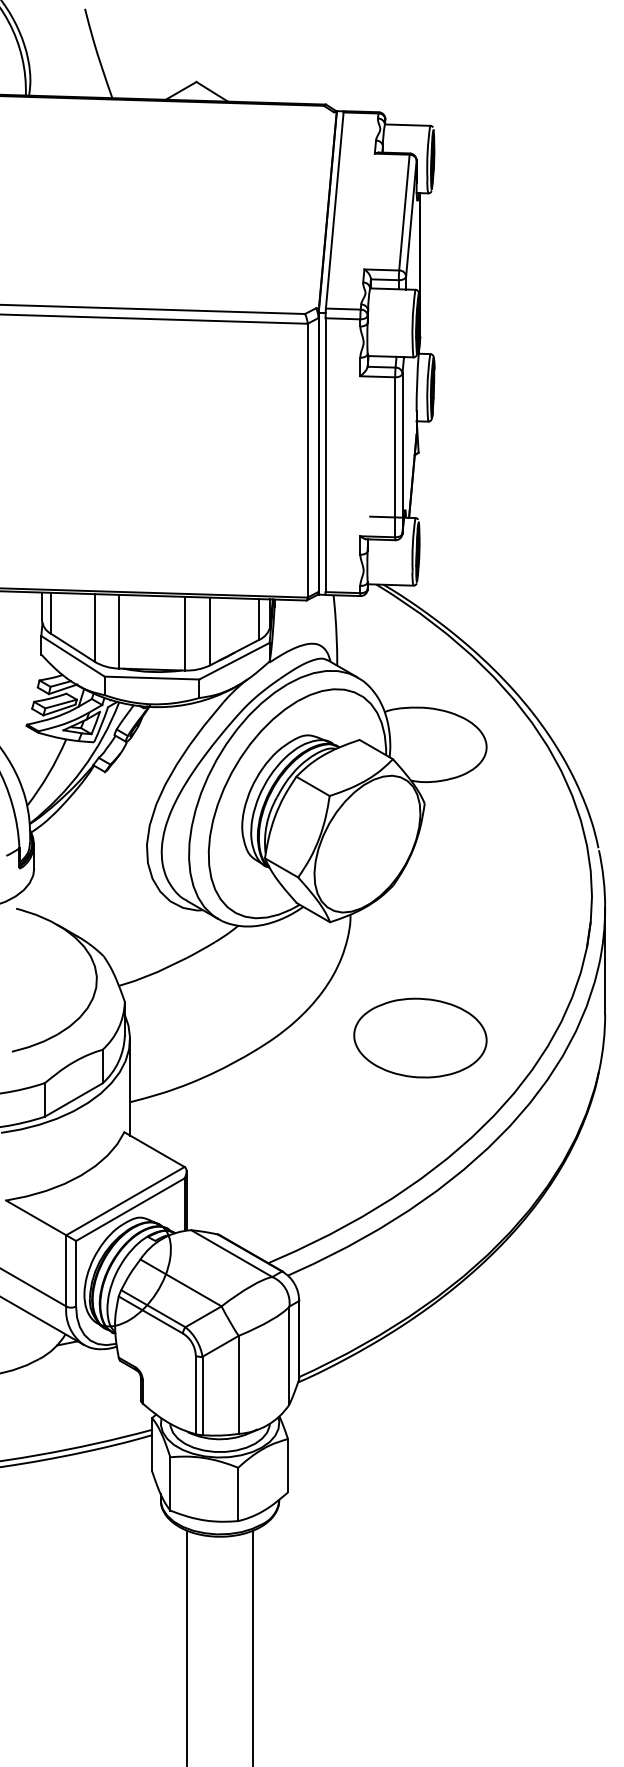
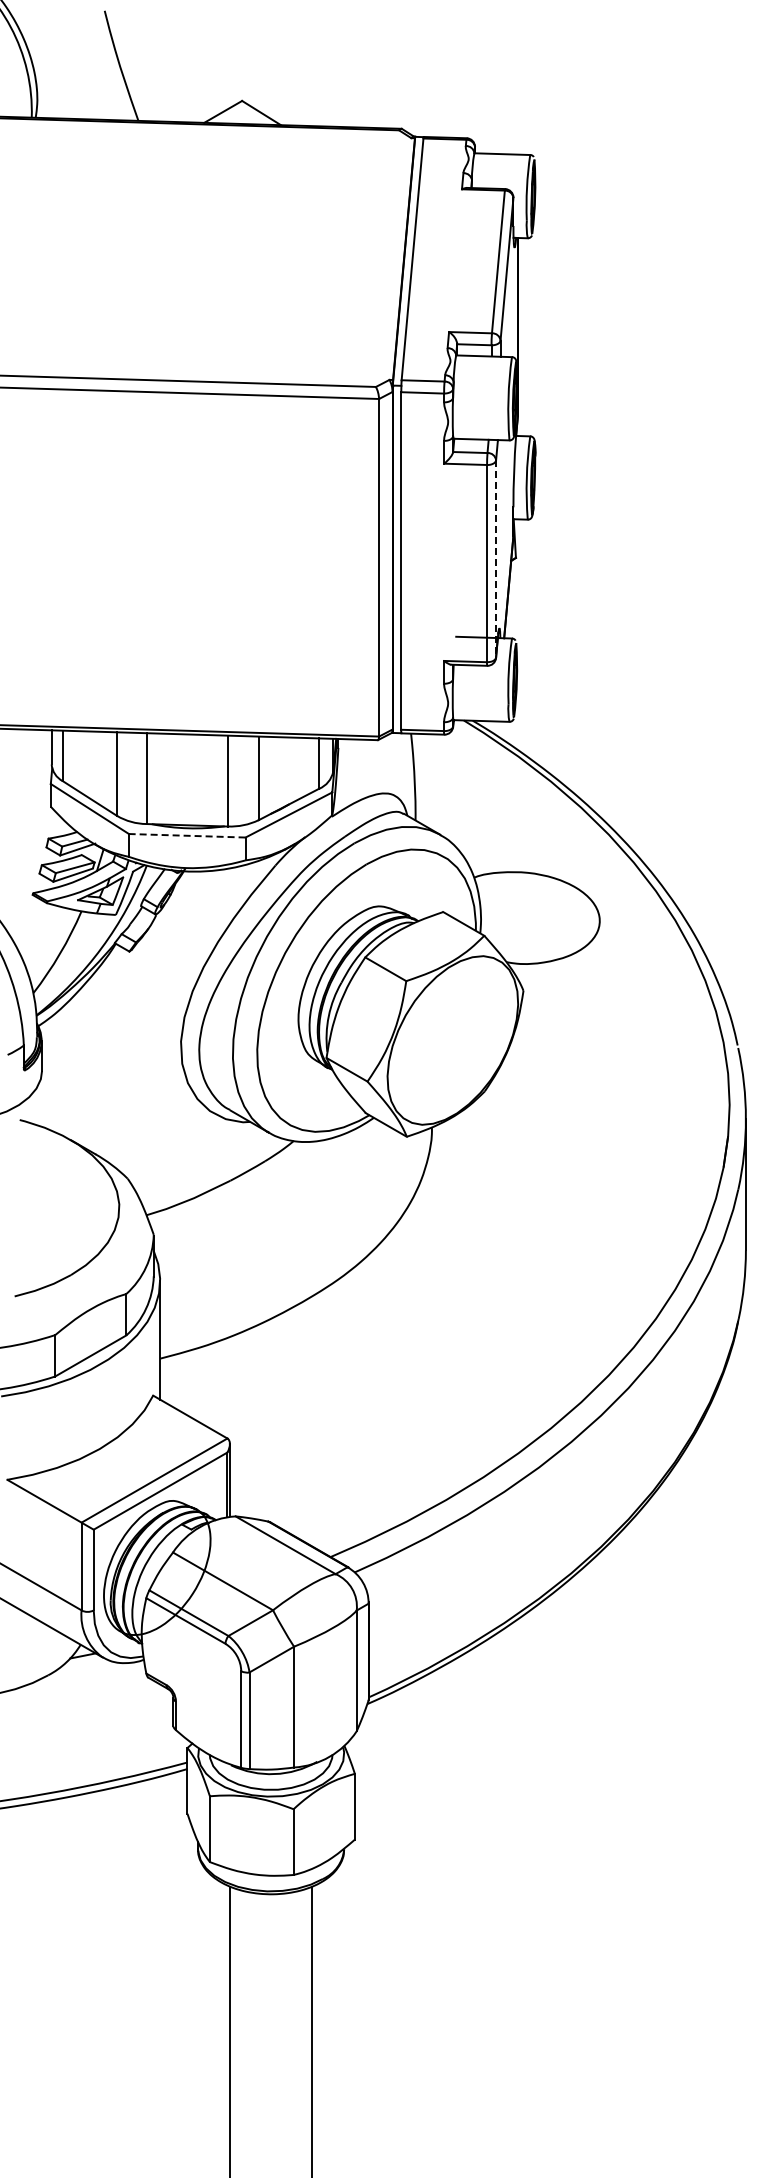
line: (402, 453) -> (496, 558), solid -> dashed
line: (151, 677) -> (186, 835), solid -> dashed
part: (419, 1038) -> (517, 1279), removed

